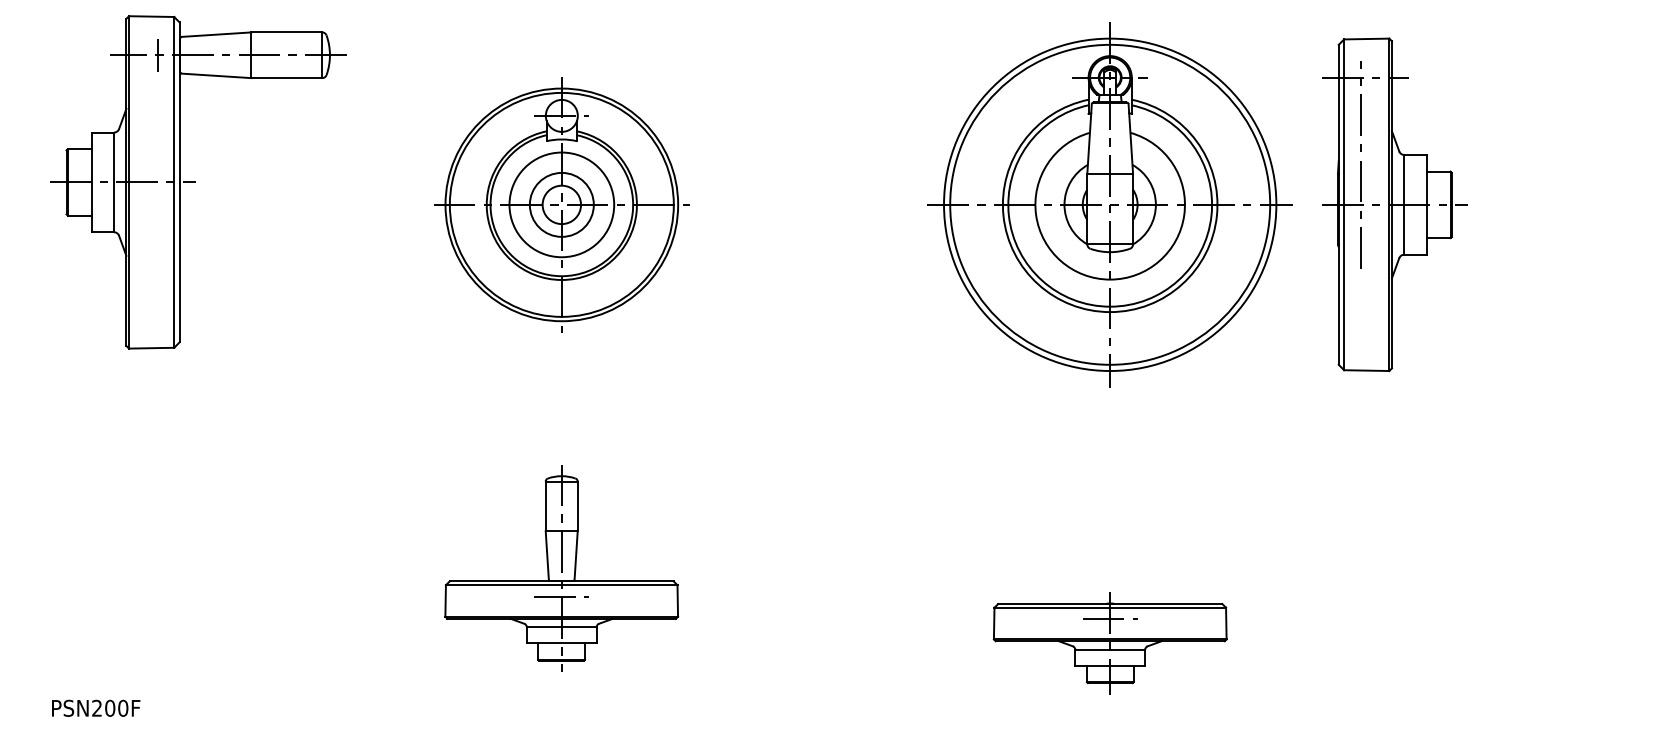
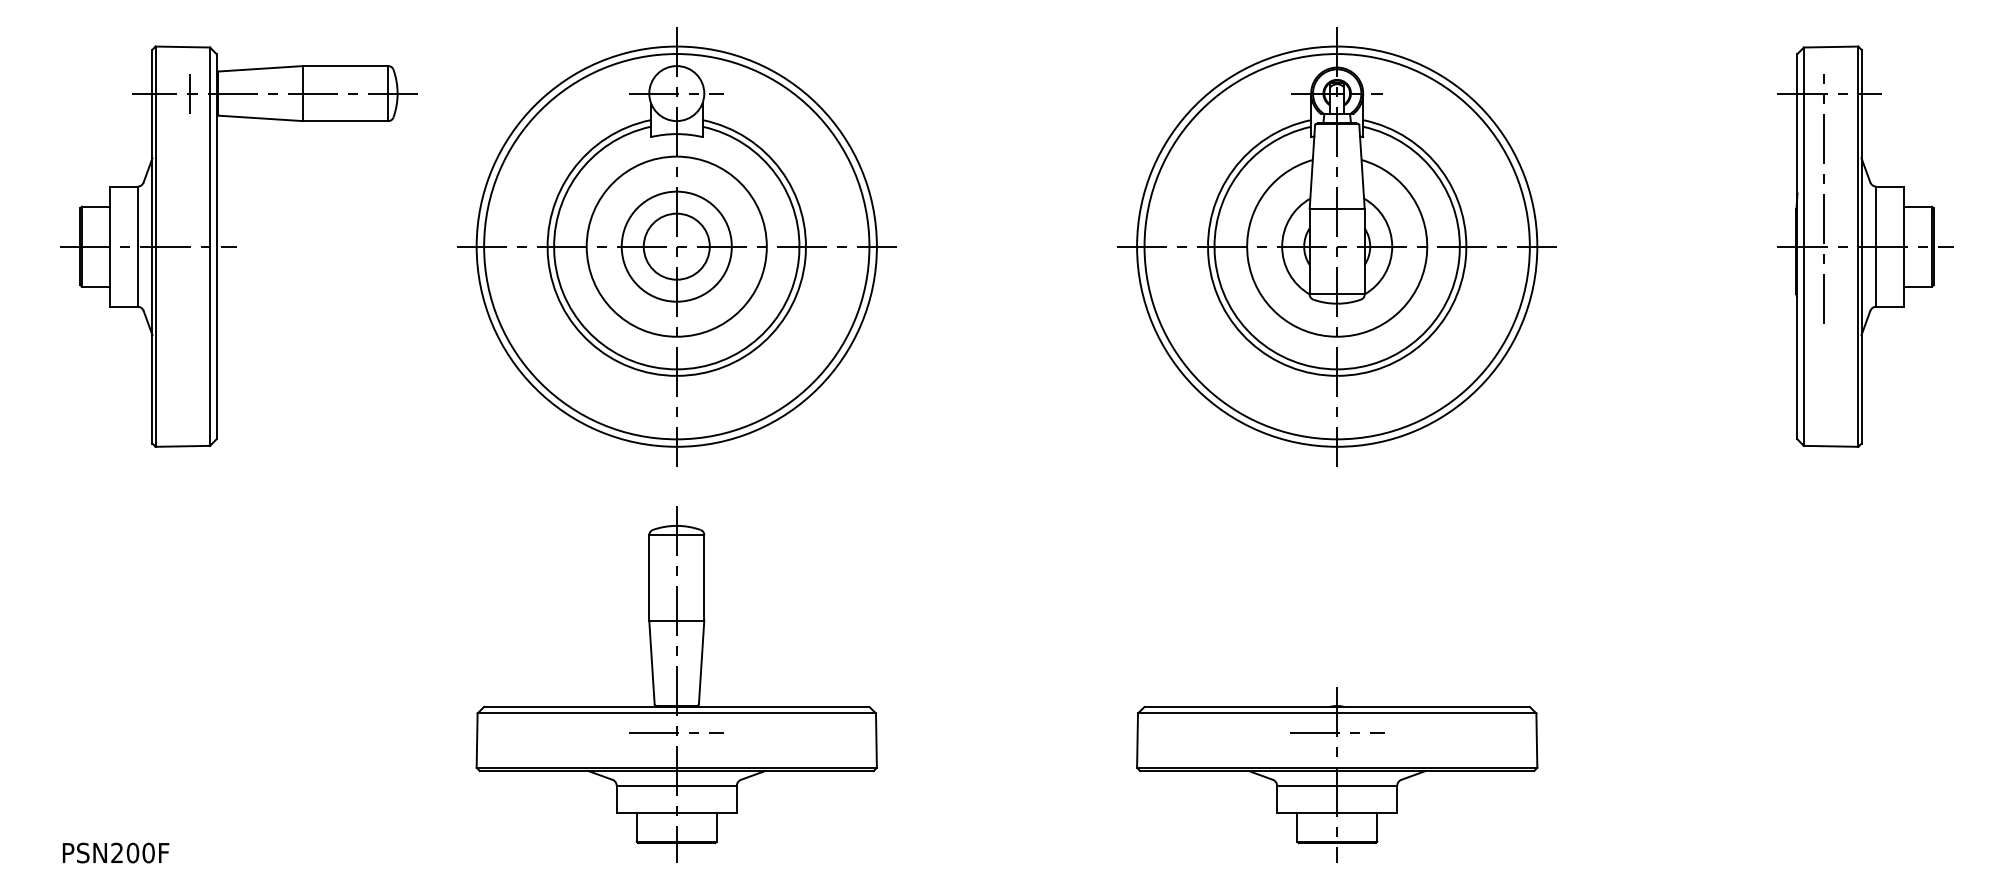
part: (197, 182) -> (238, 246), moved
part: (561, 204) -> (676, 246), size x1.43
part: (1395, 204) -> (1865, 246), moved
part: (561, 568) -> (676, 684), size x1.43
part: (1110, 643) -> (1337, 774), size x1.43

